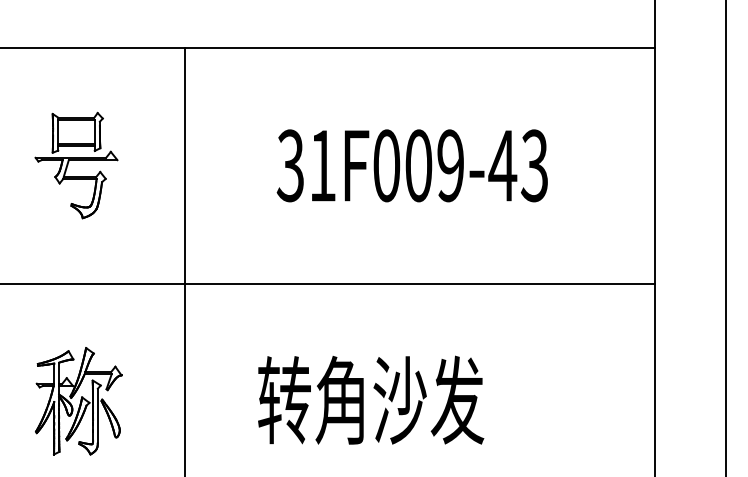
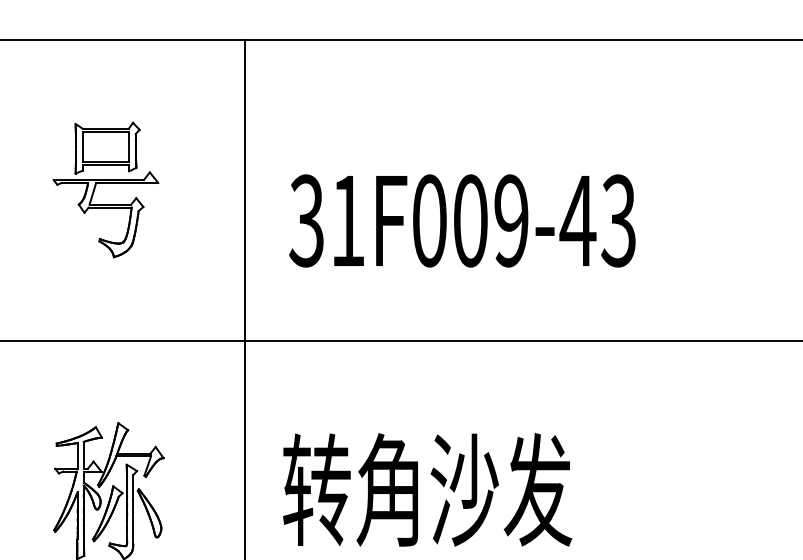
text: (411, 165) -> (461, 220), moved
text: (371, 399) -> (428, 488), moved

